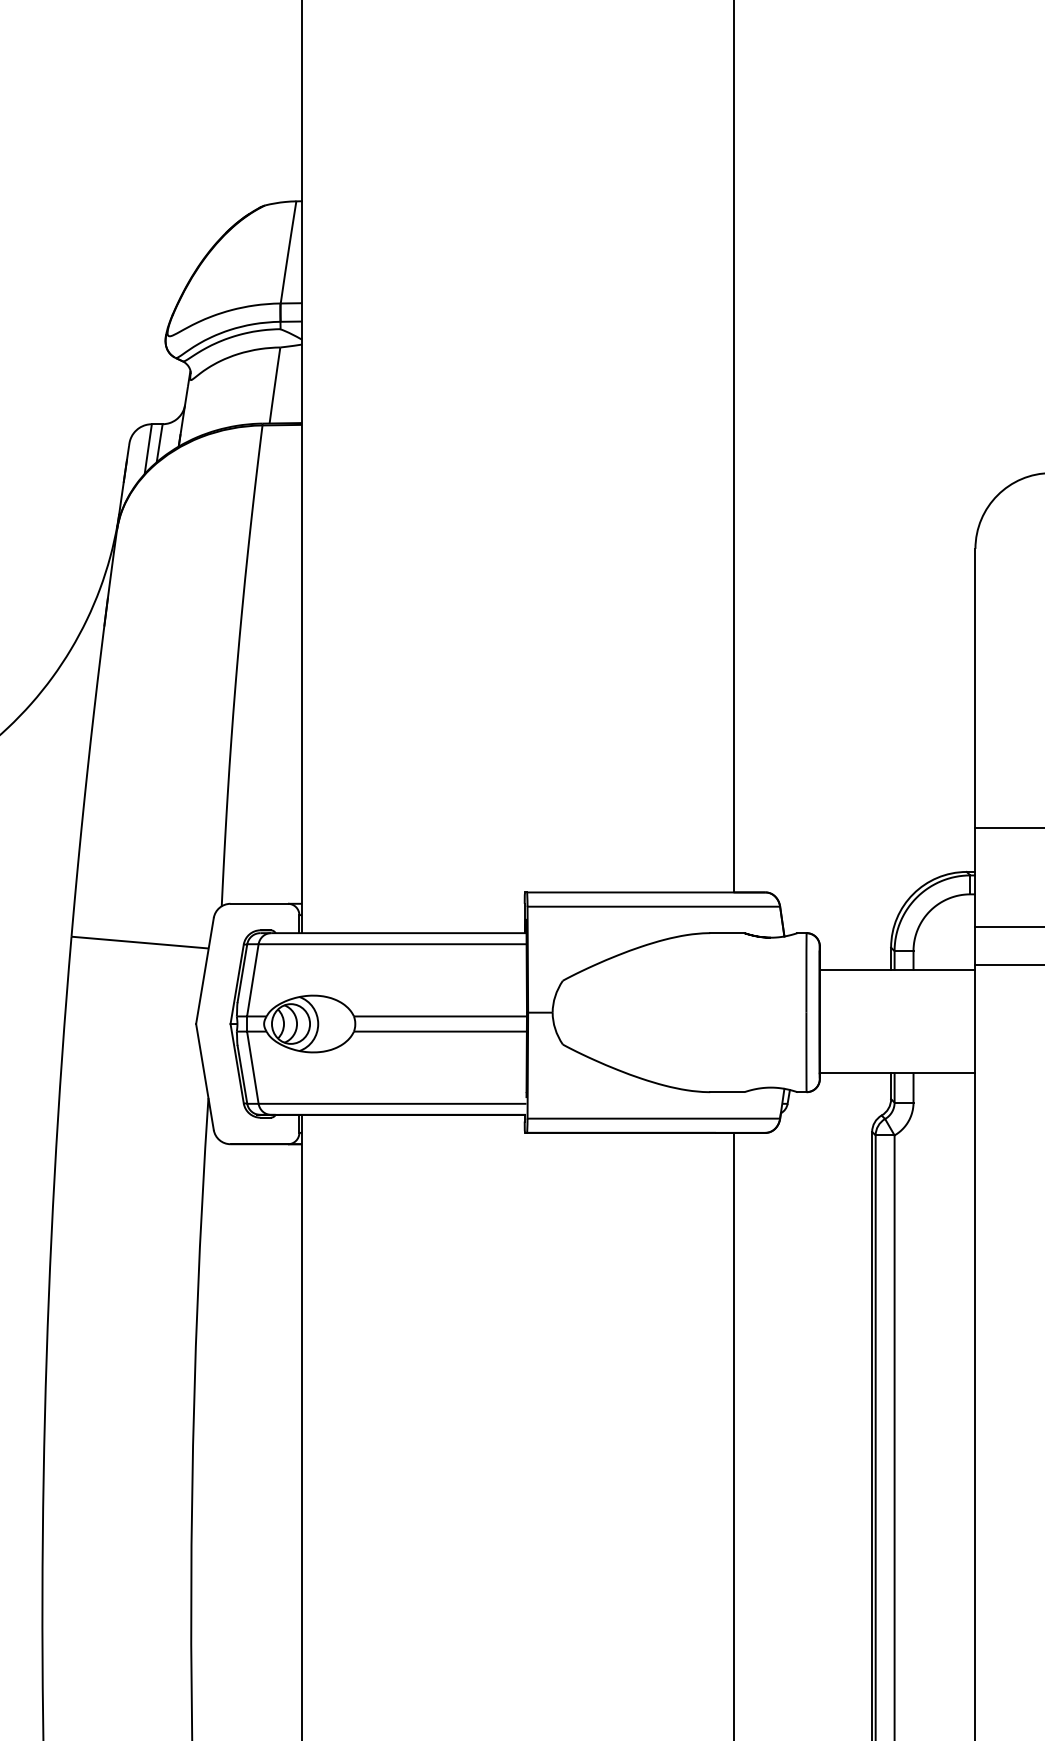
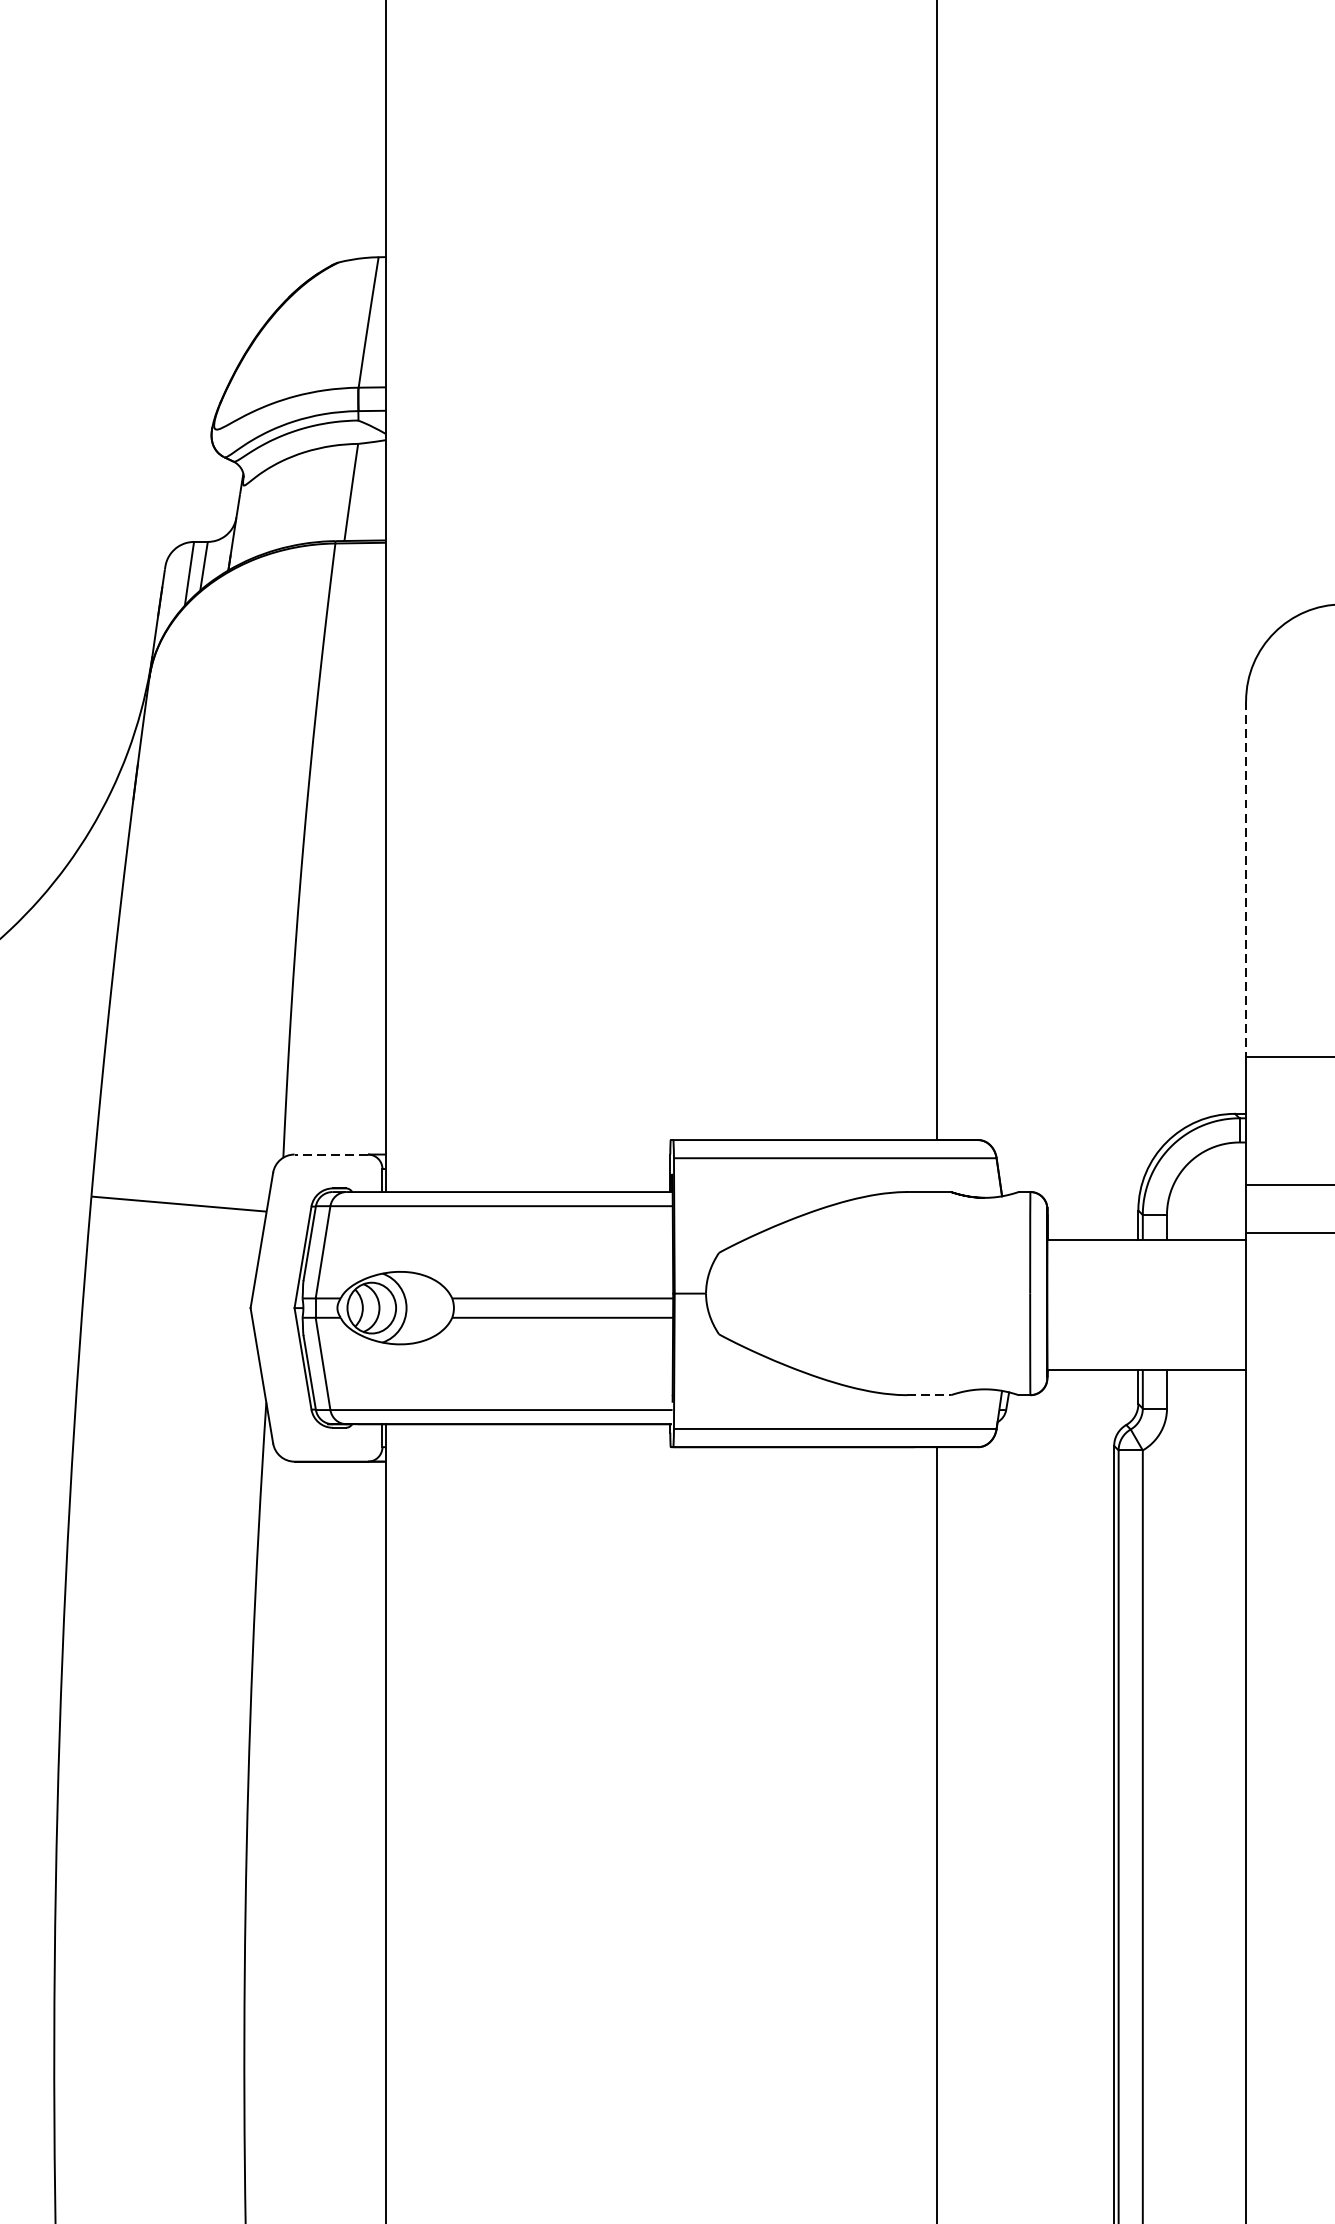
line: (975, 688) -> (1246, 879), solid -> dashed
line: (259, 903) -> (331, 1154), solid -> dashed
line: (727, 1092) -> (929, 1395), solid -> dashed

